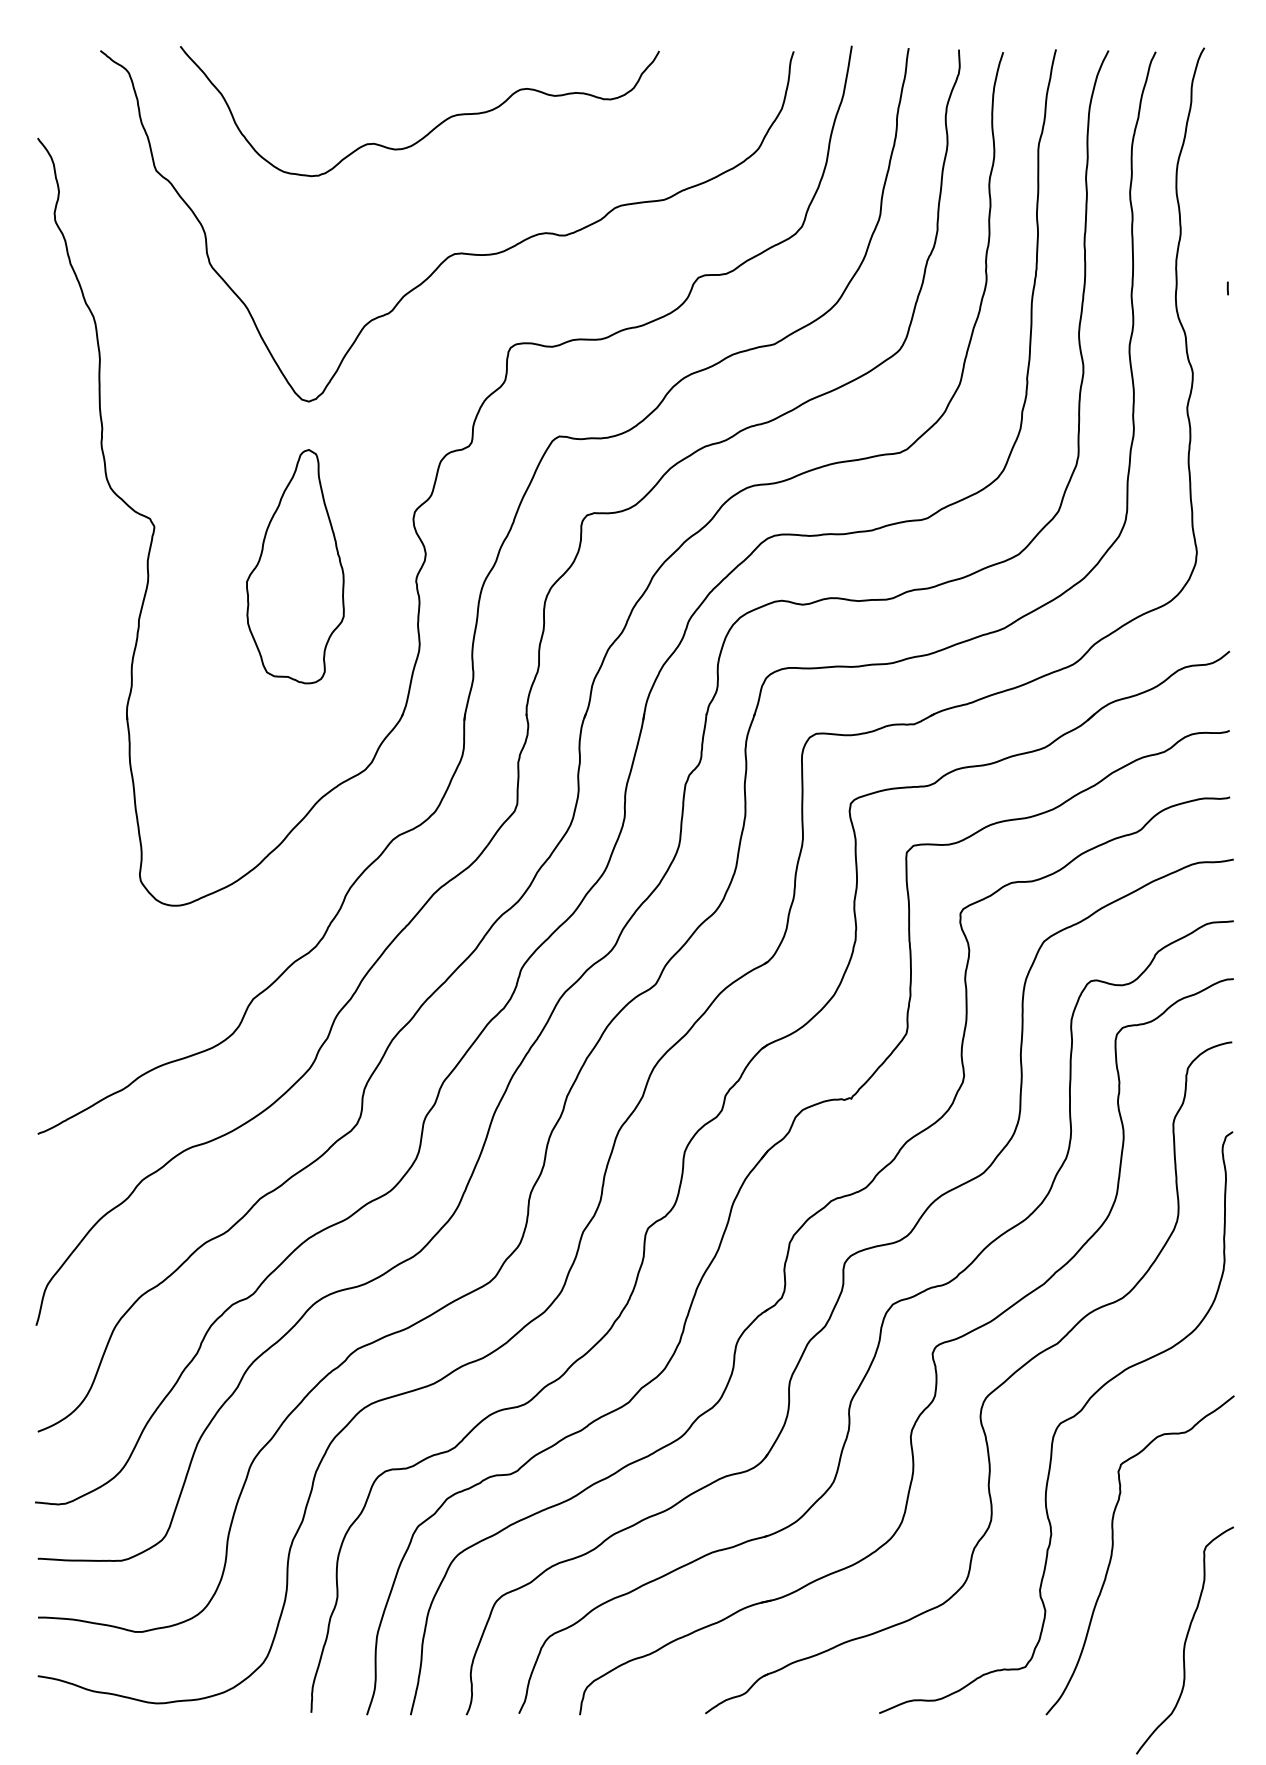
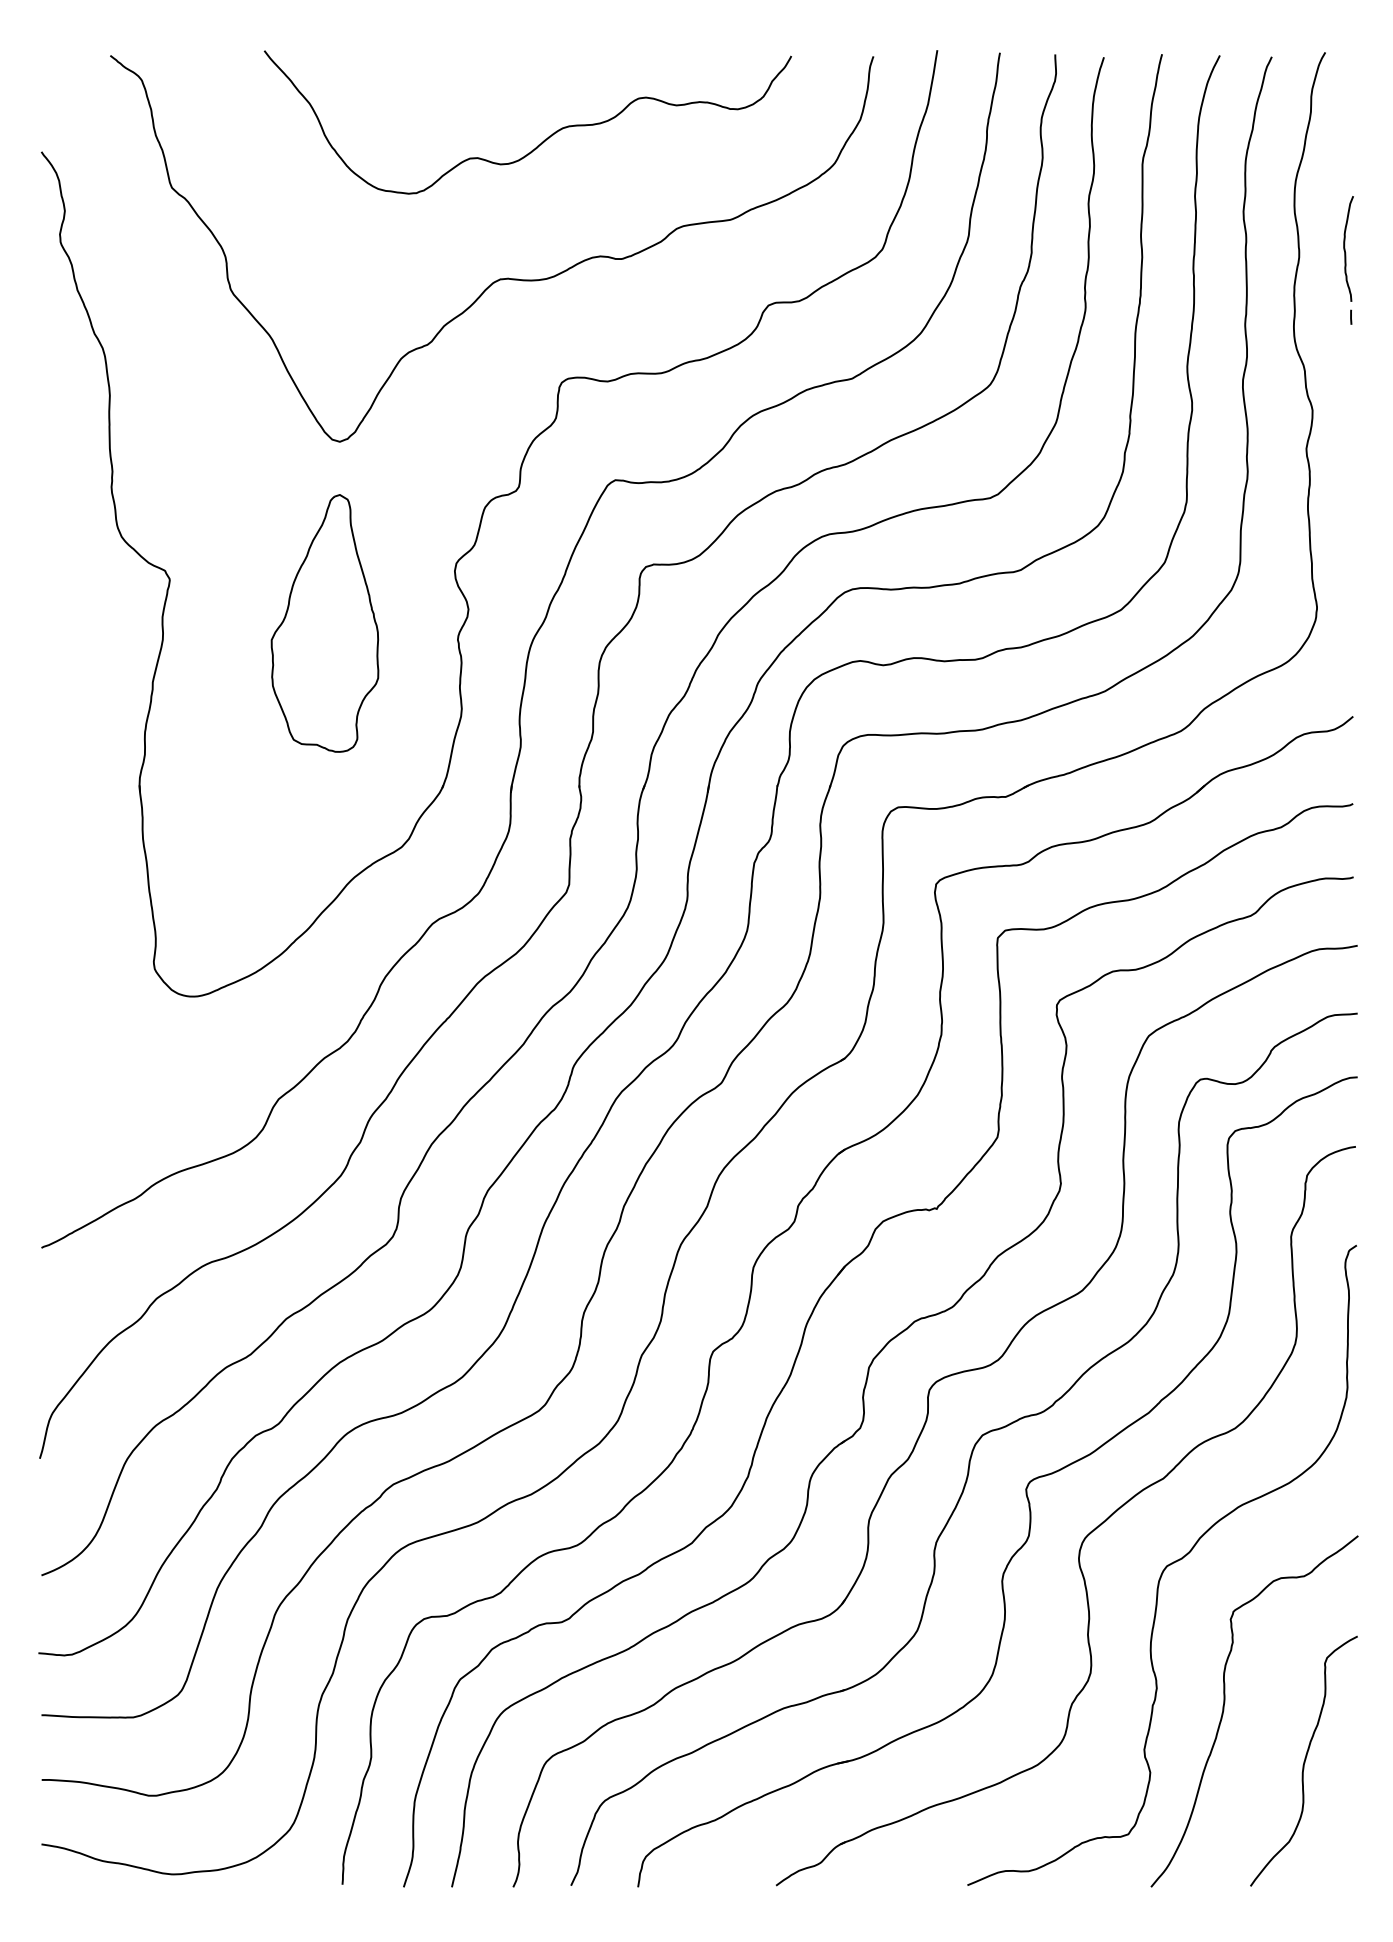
curve: (434, 126) -> (544, 139), moved
curve: (1222, 225) -> (1345, 248), added
curve: (1185, 1639) -> (1304, 1760), moved

